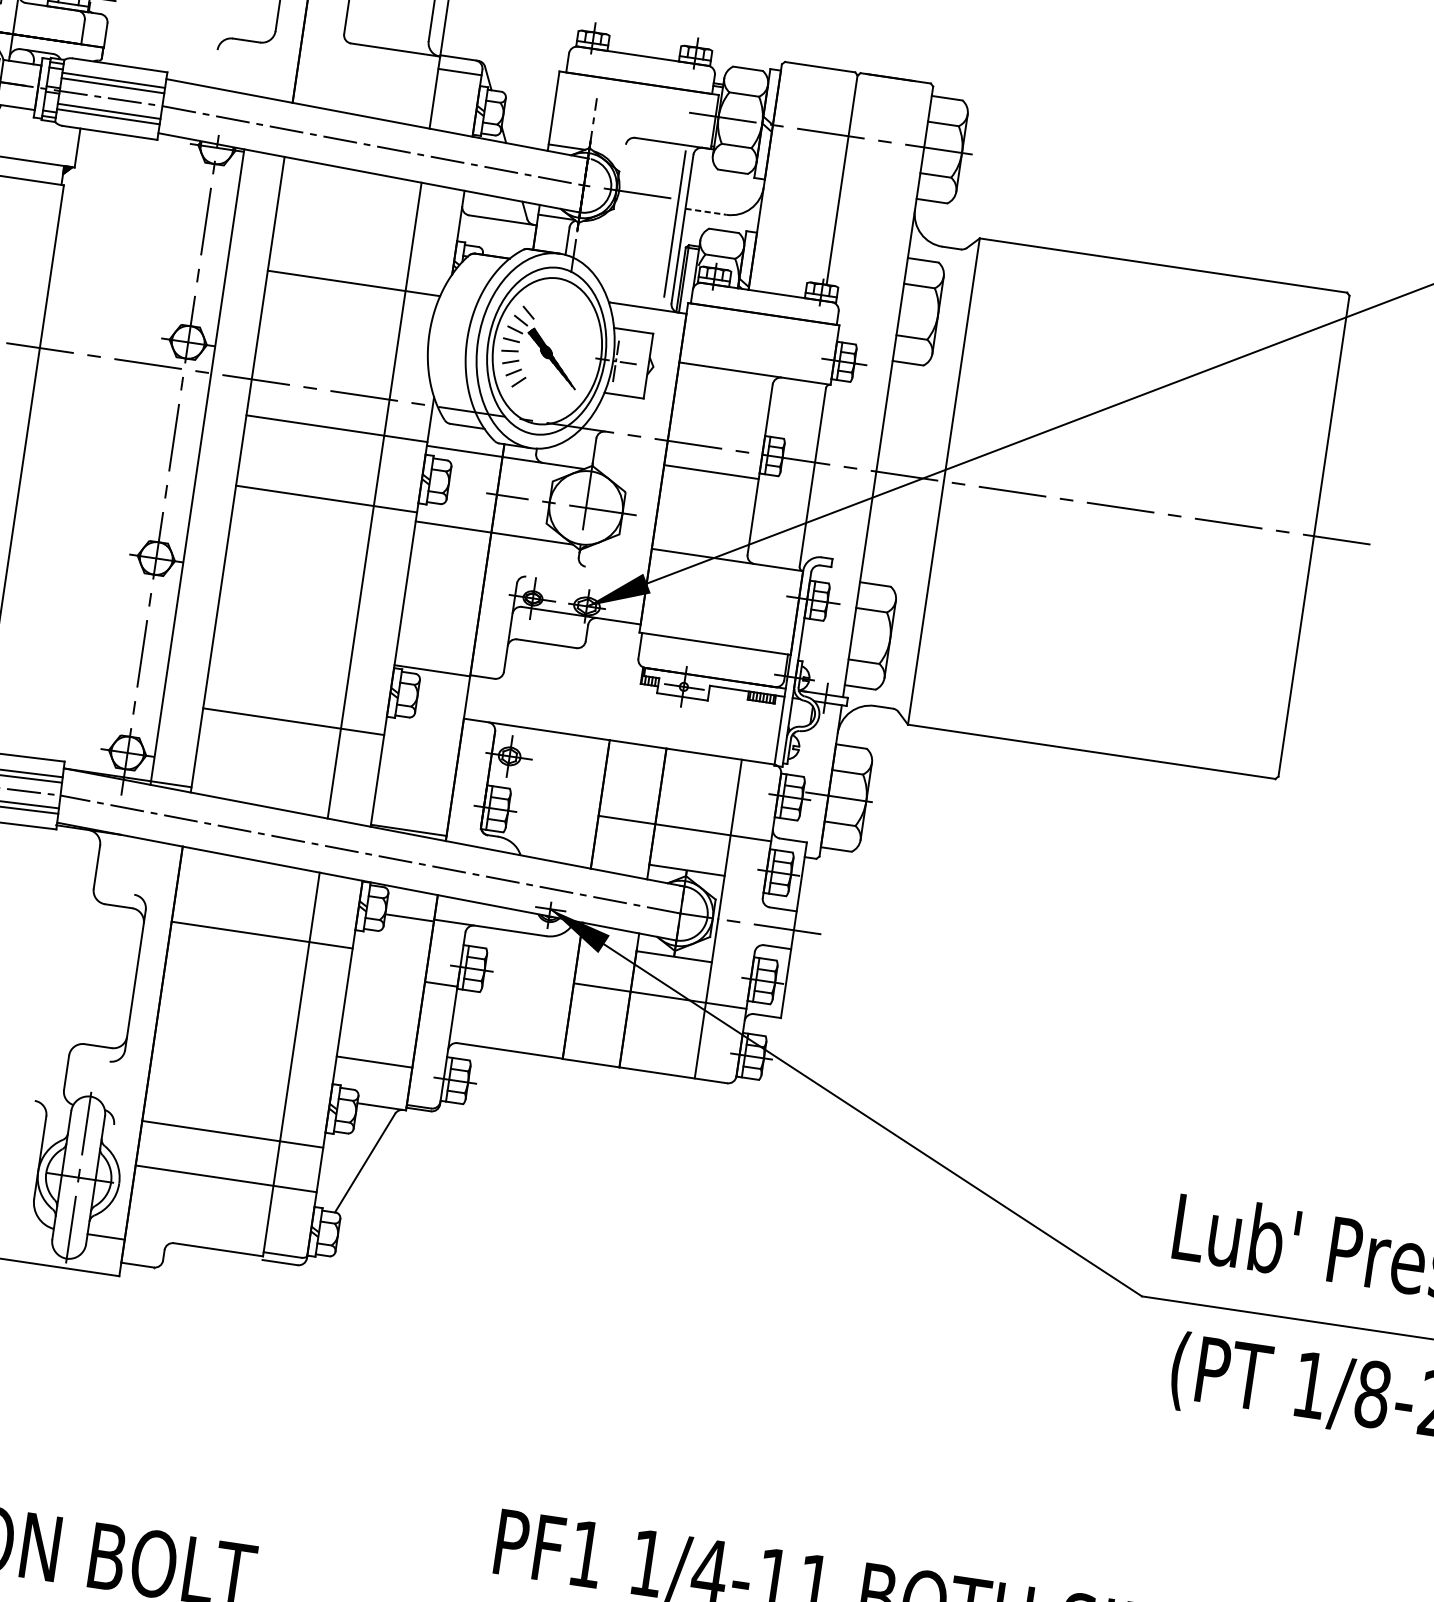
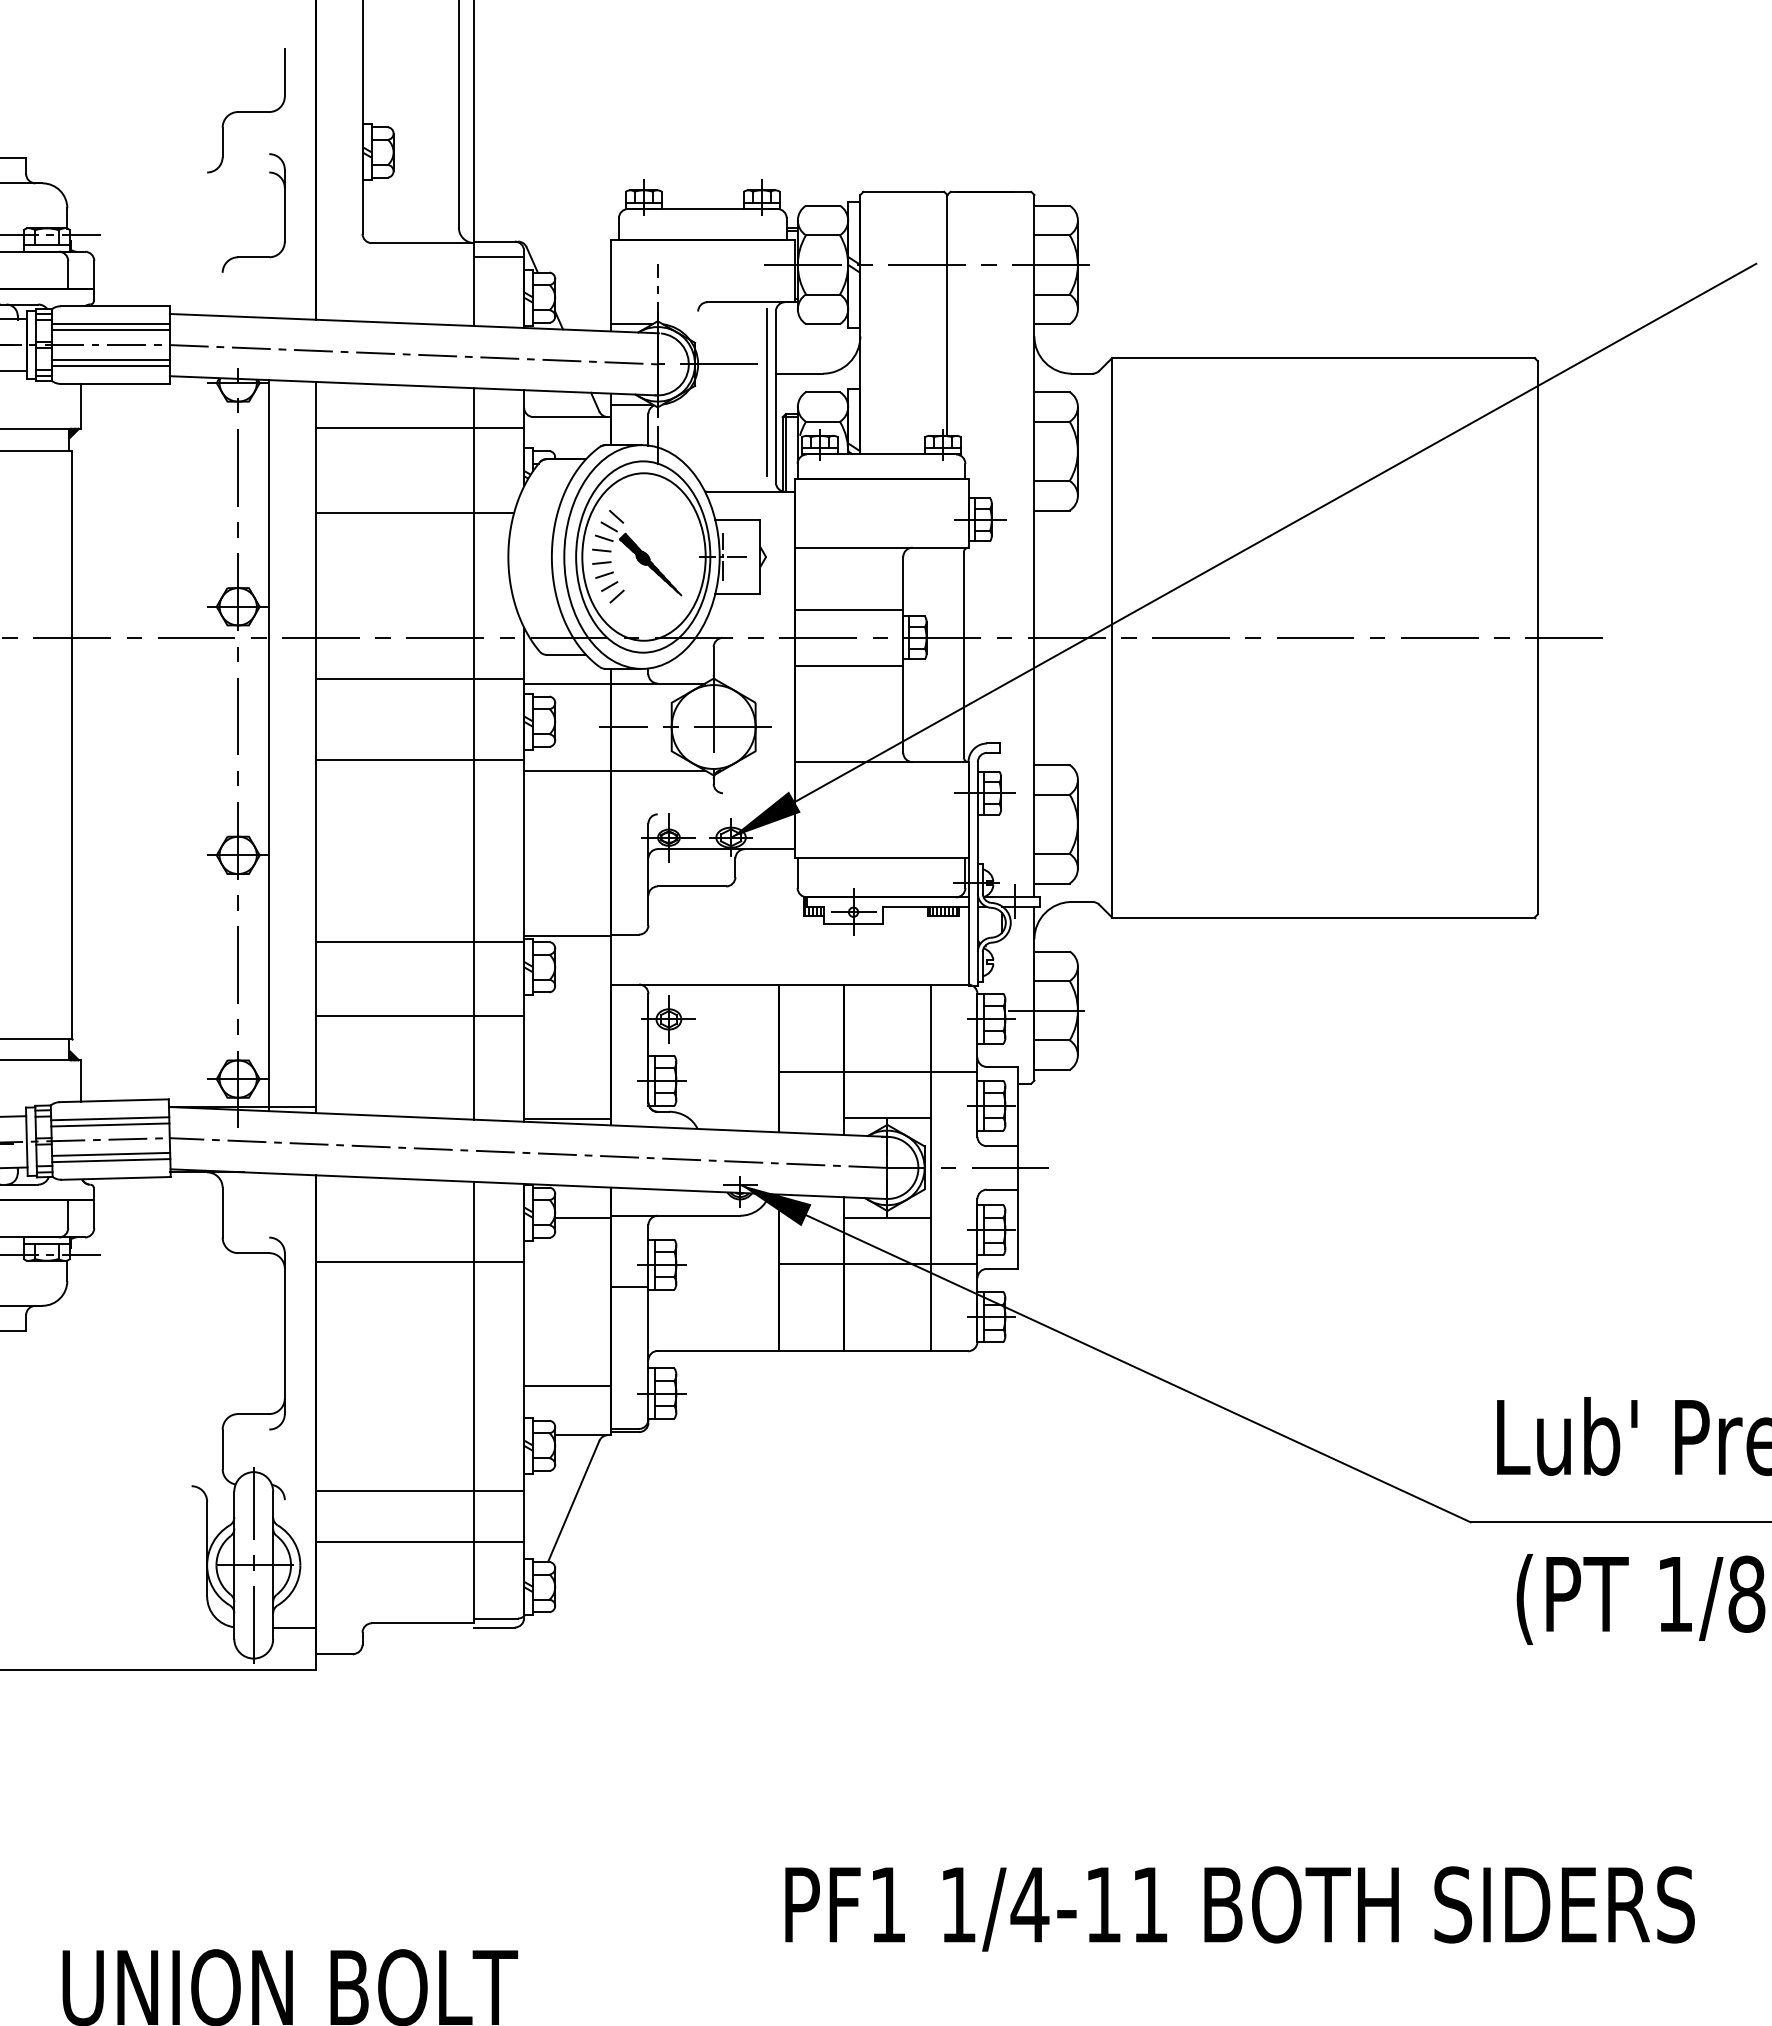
line: (368, 210) -> (419, 428), added
line: (706, 211) -> (799, 373), dashed -> solid
line: (718, 423) -> (848, 609), added
line: (302, 656) -> (419, 941), added

